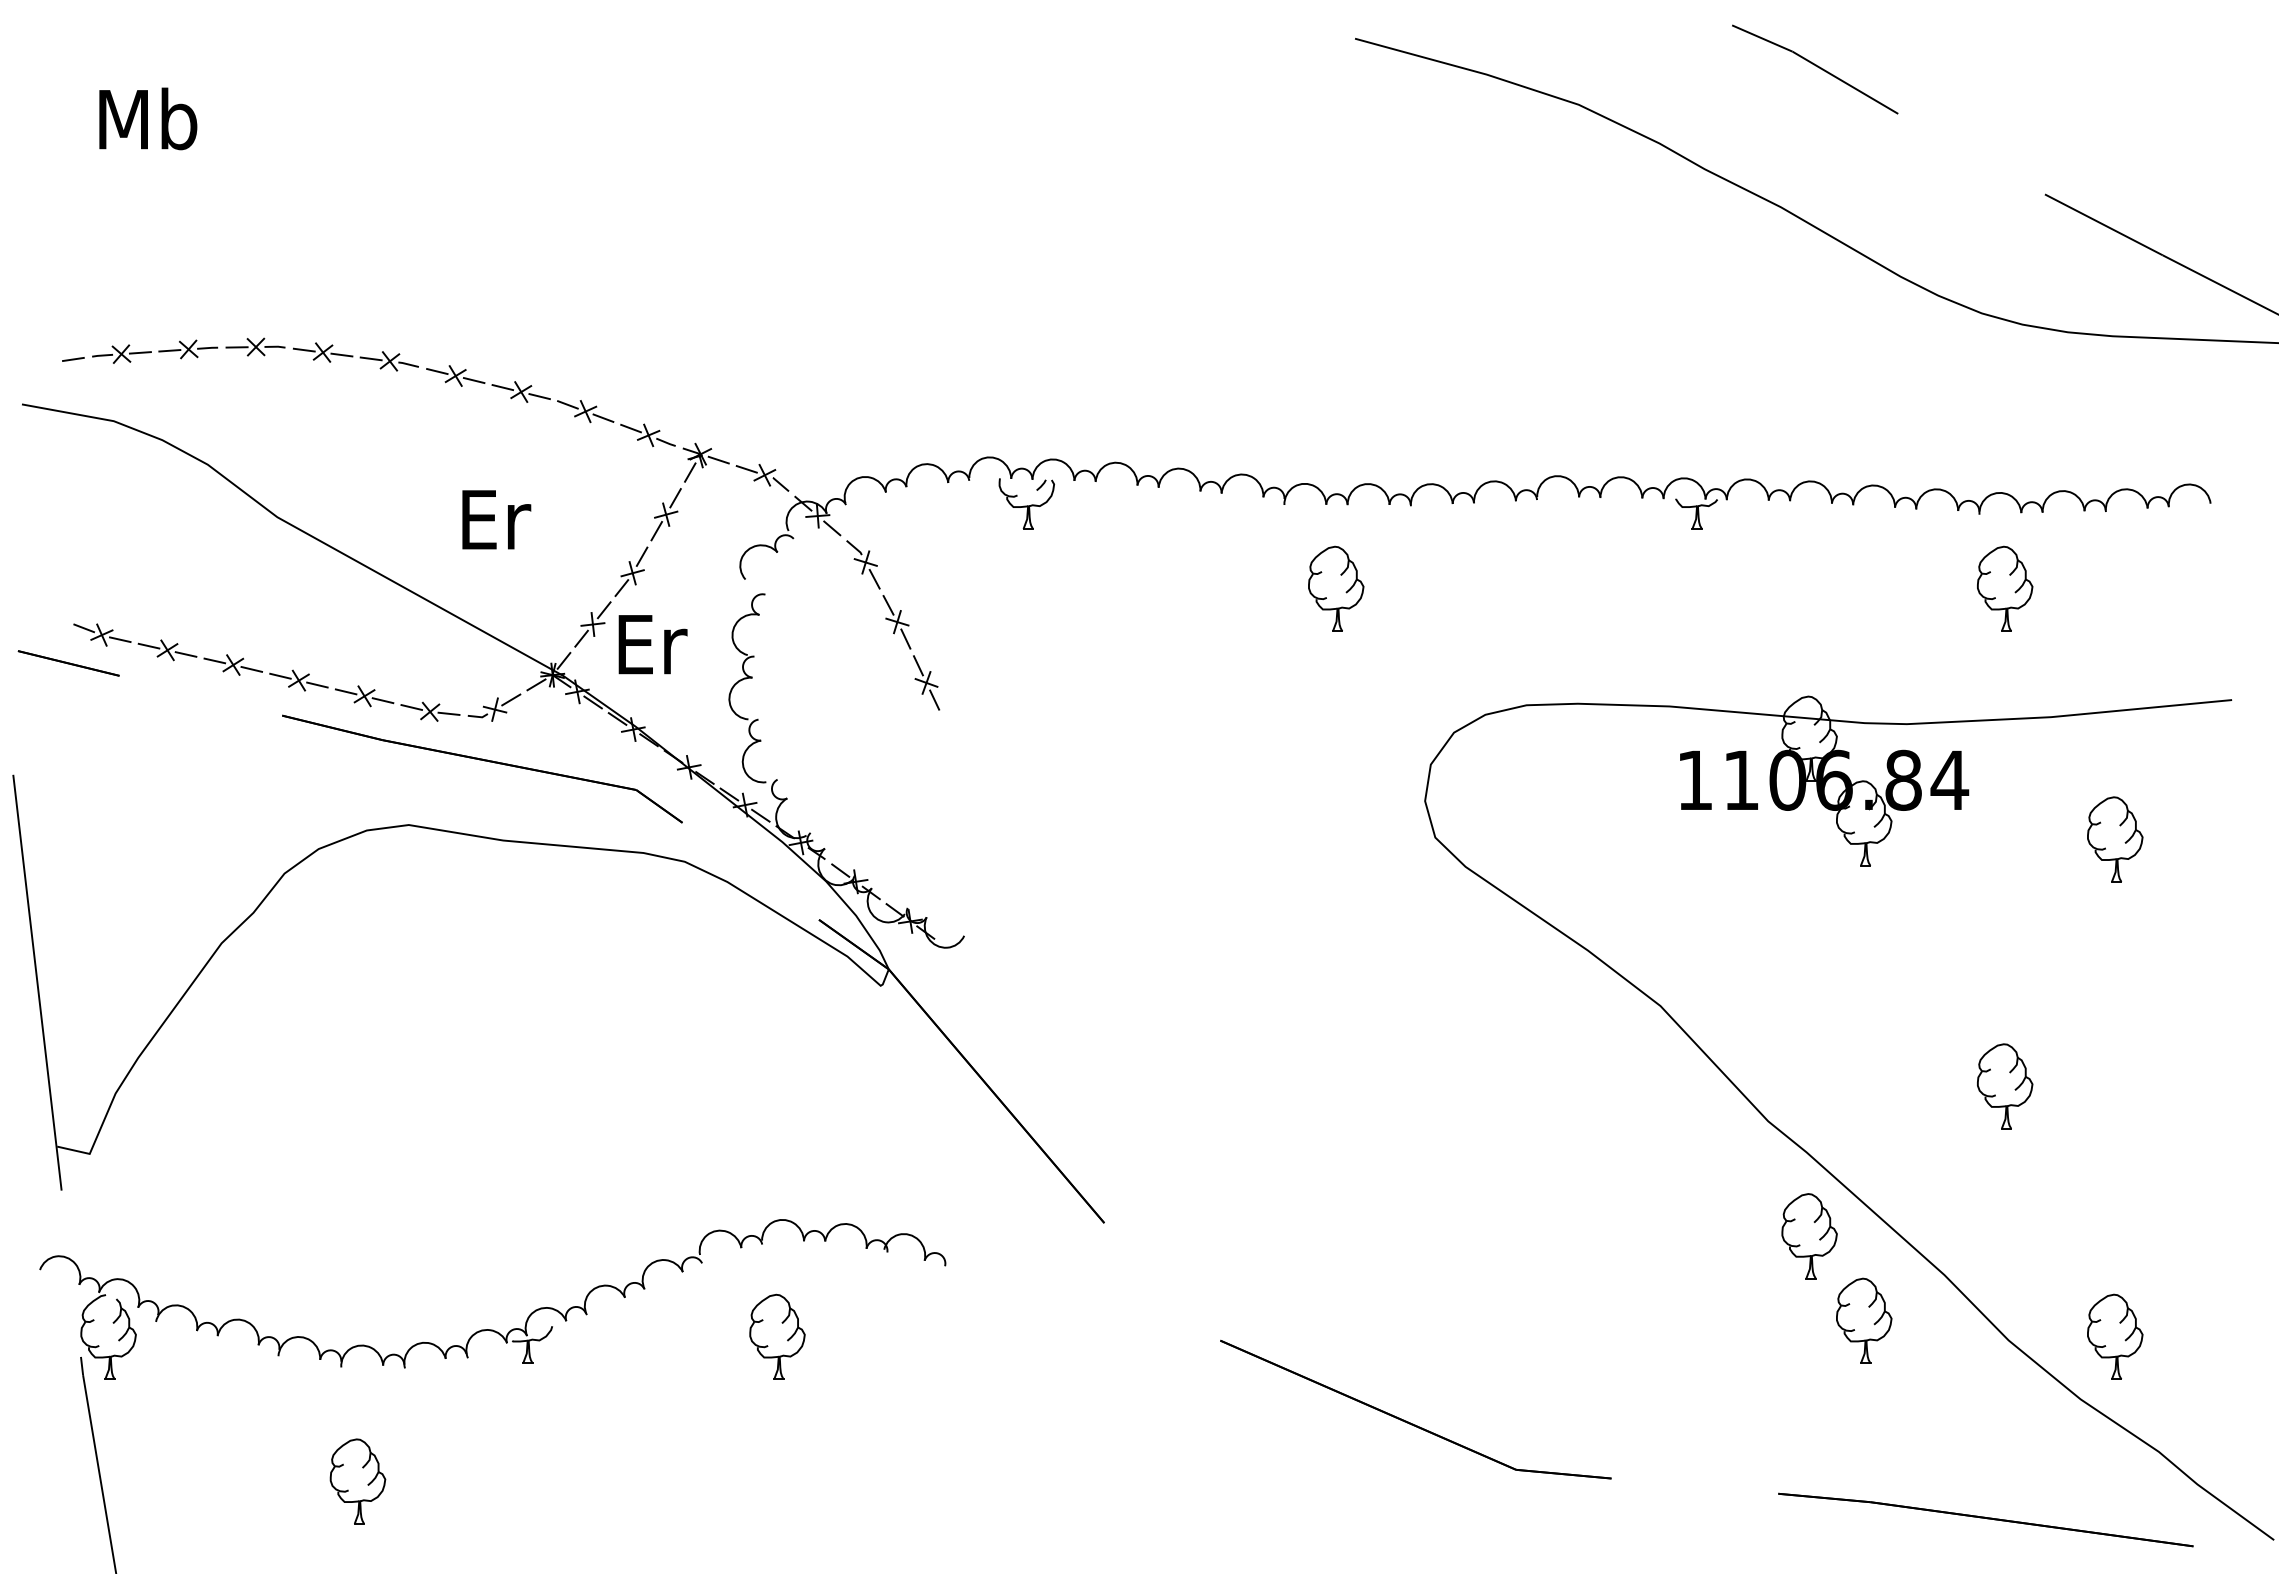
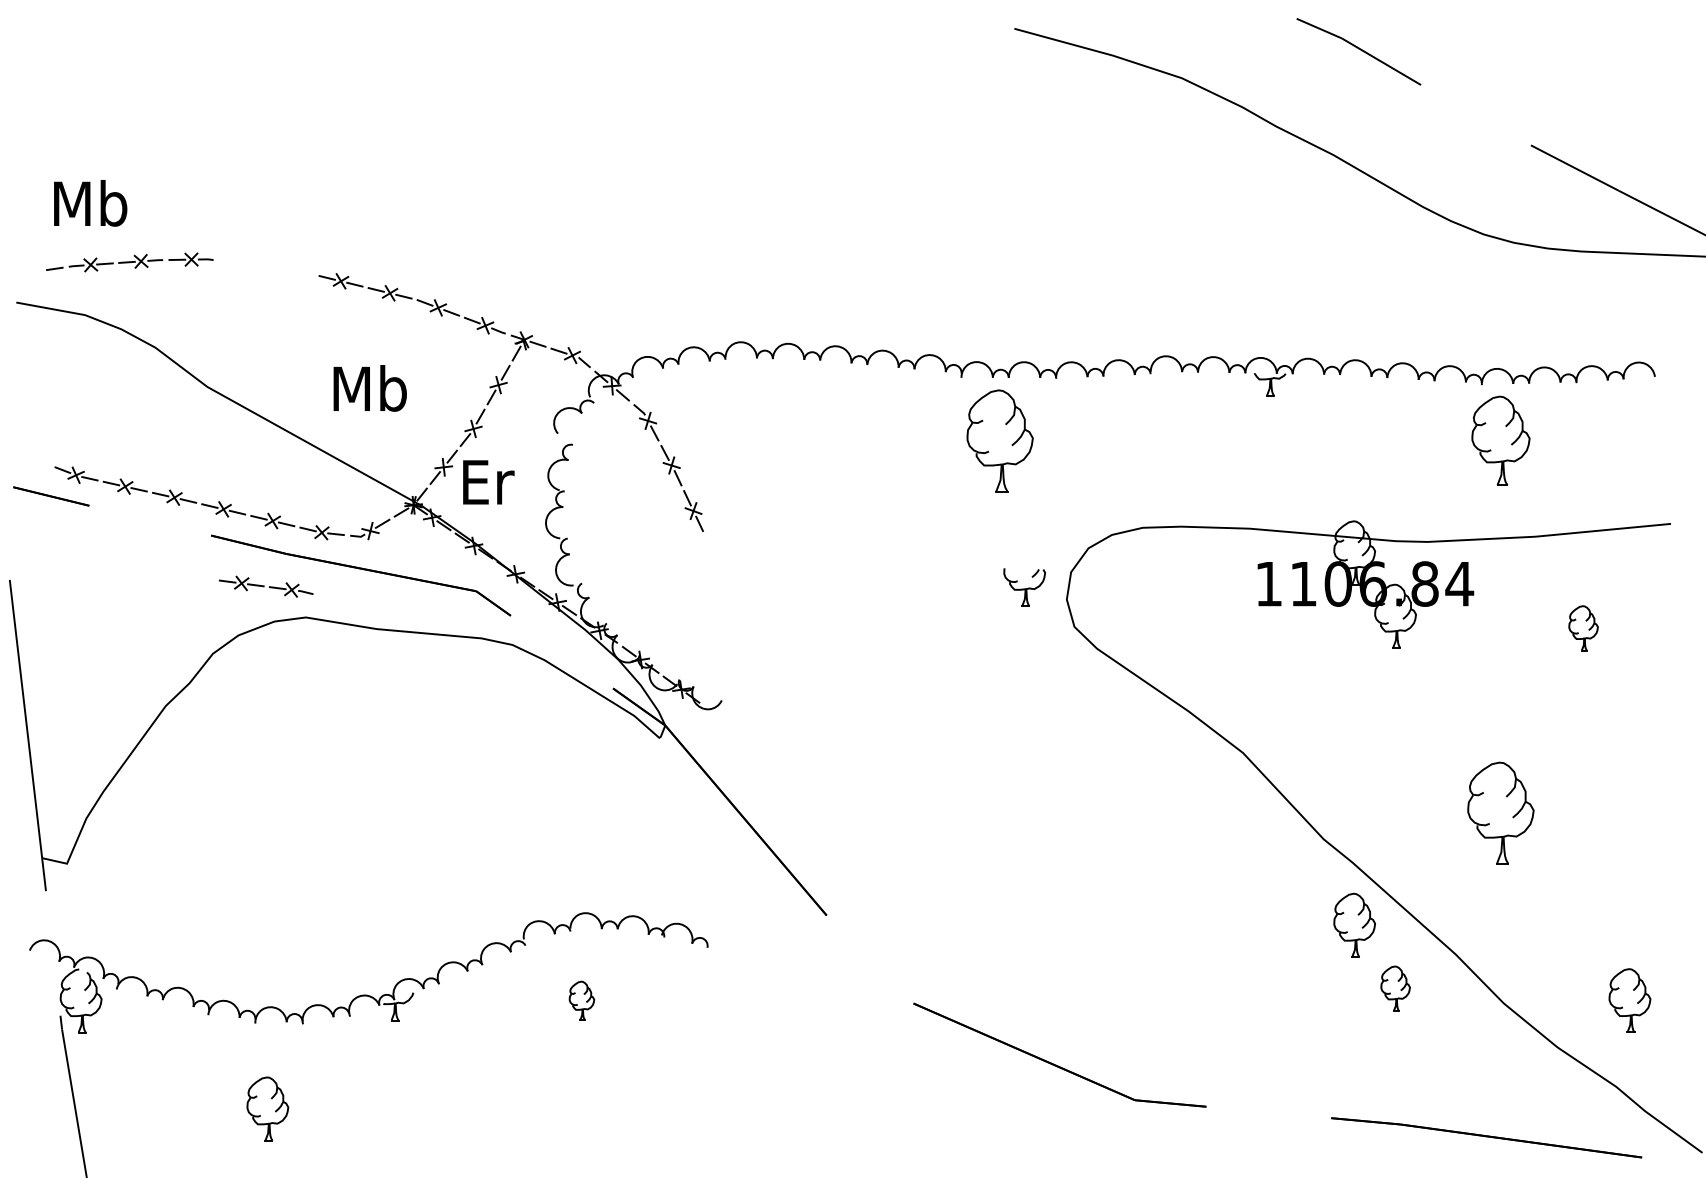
text: (148, 118) -> (90, 203), moved
part: (355, 356) -> (266, 586), moved
part: (1026, 503) -> (1024, 587), moved
text: (494, 518) -> (370, 387), Er -> Mb
part: (1336, 588) -> (1000, 440), size x1.6
part: (2005, 588) -> (1501, 440), size x1.4
part: (2115, 839) -> (1583, 628), size x0.7
part: (2005, 1086) -> (1501, 813), size x1.6
part: (1864, 1320) -> (1395, 988), size x0.7
part: (777, 1336) -> (581, 1000), size x0.6
part: (2115, 1336) -> (1630, 1000), moved

